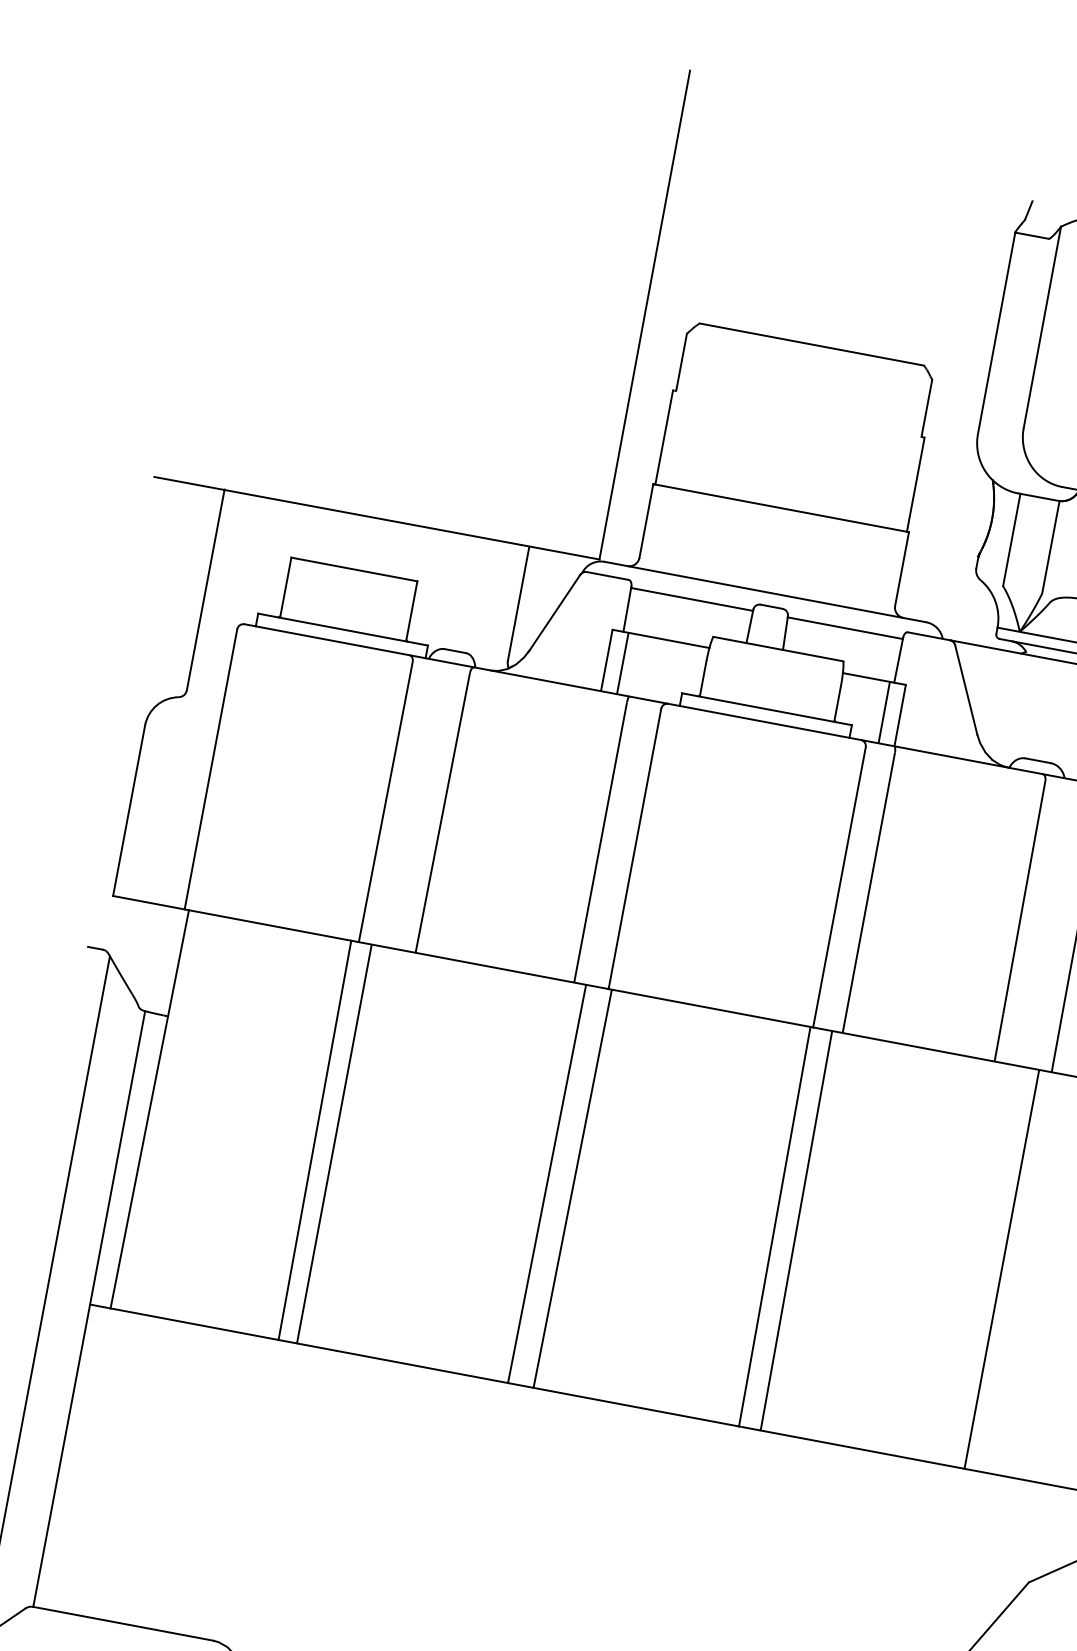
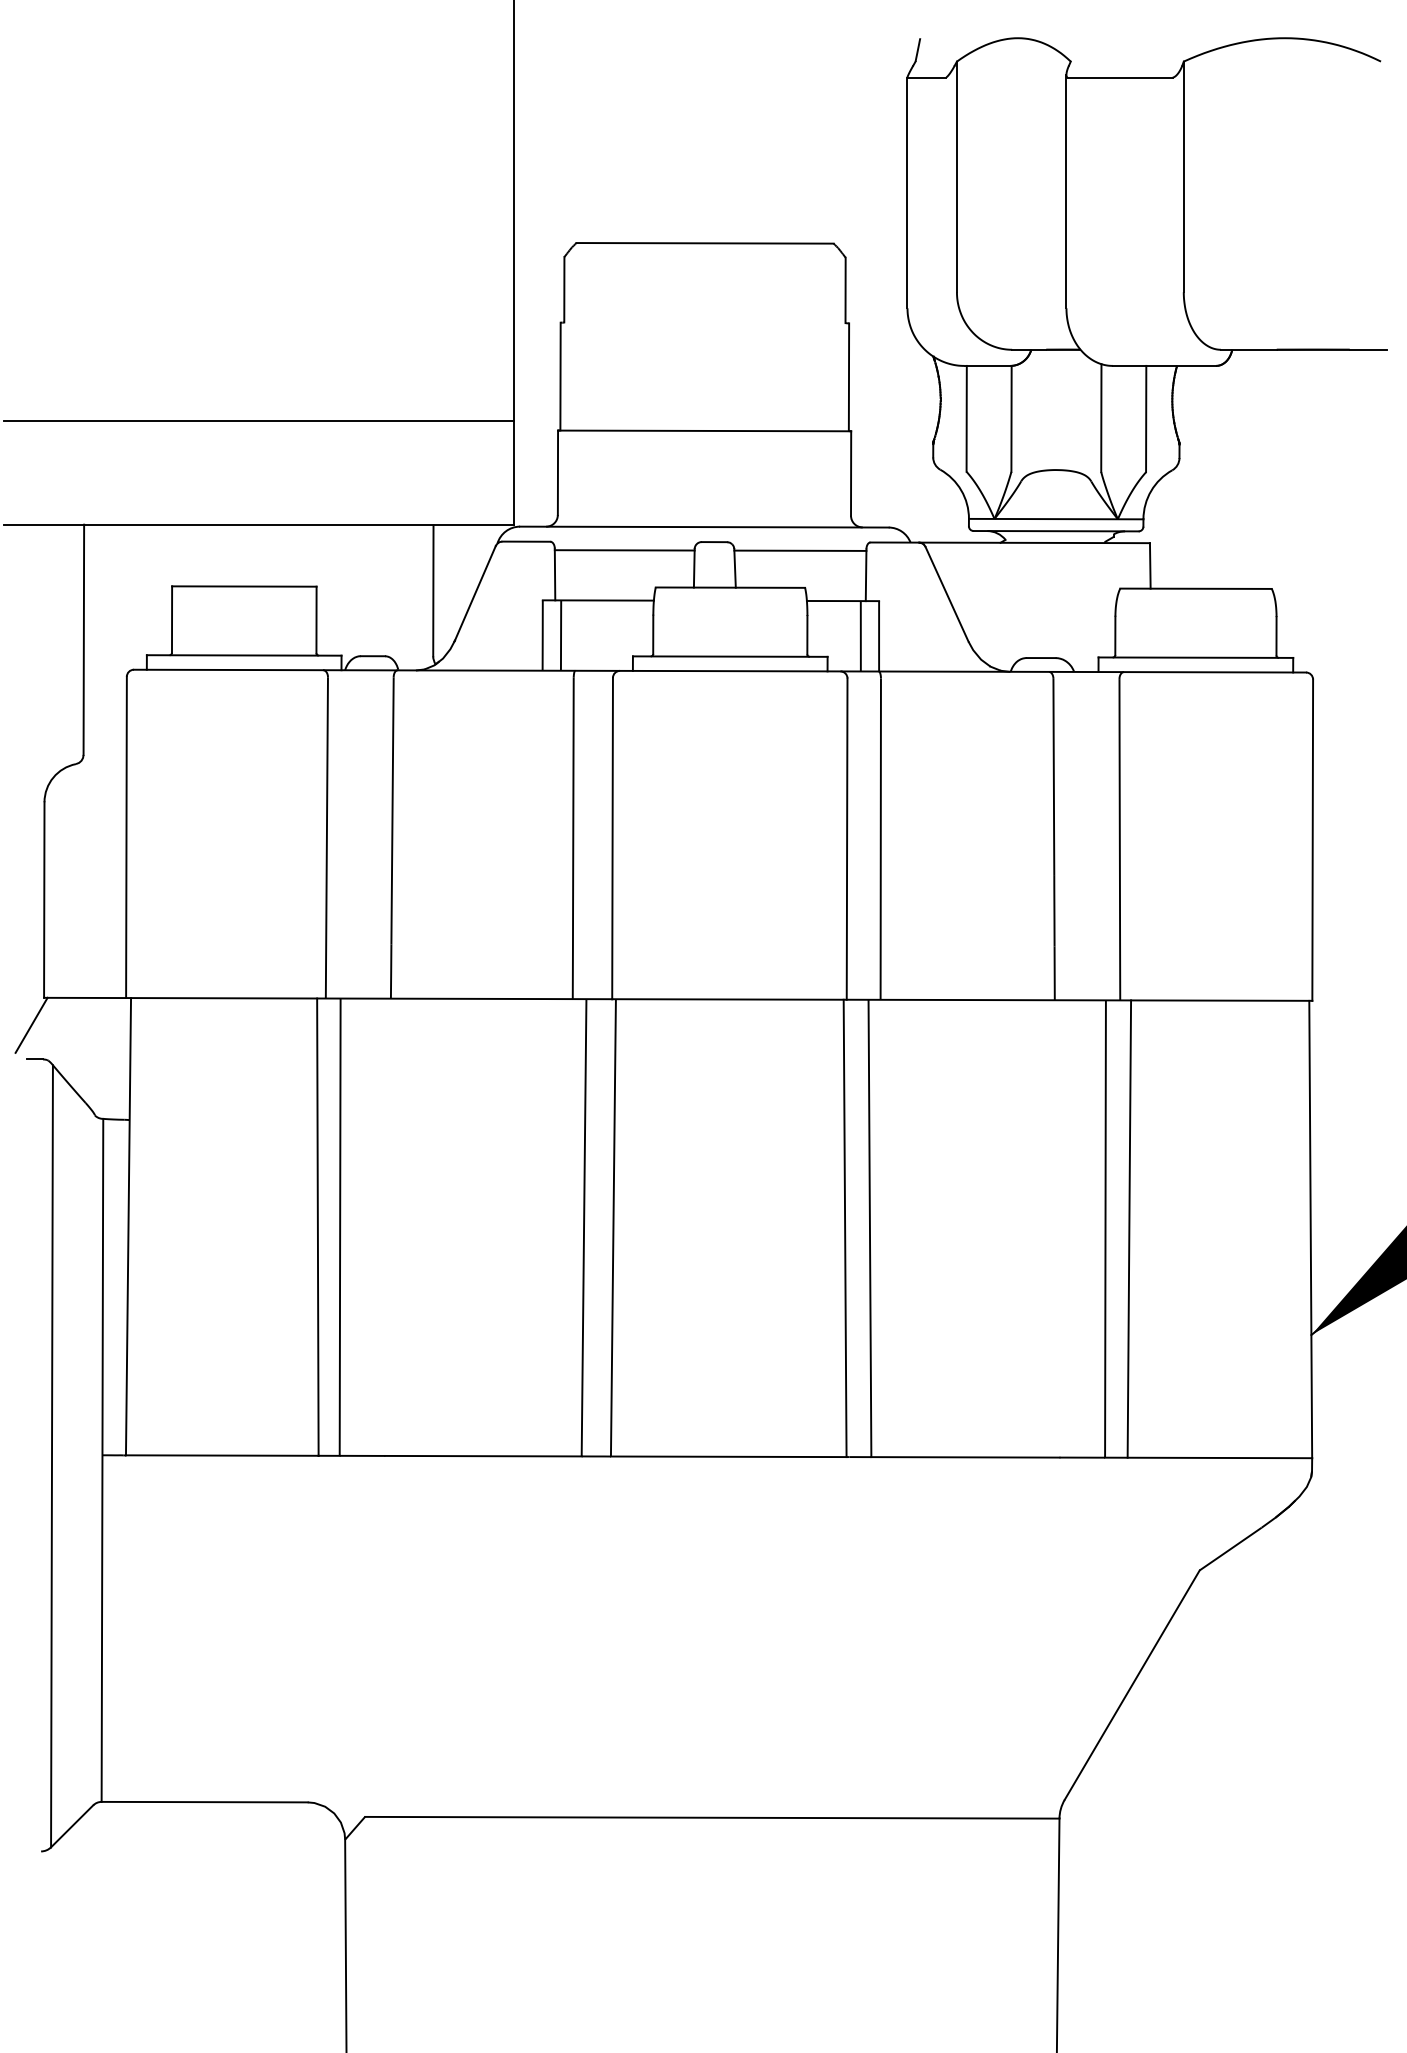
line: (393, 427) -> (258, 421), added
line: (97, 917) -> (31, 1024), added
line: (1022, 1272) -> (1129, 1228), added

